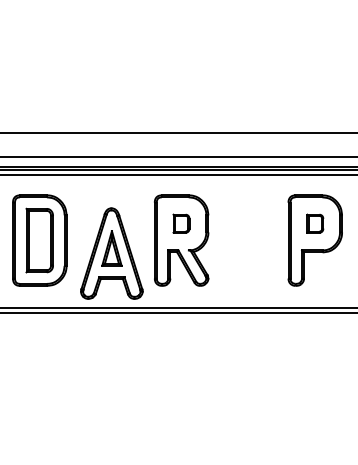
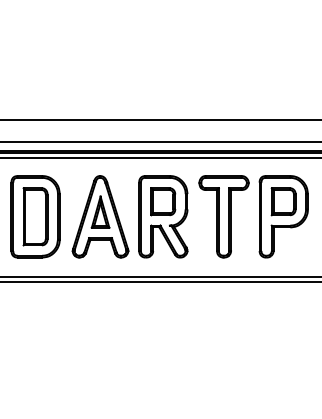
part: (181, 223) -> (163, 201), size x1.67
part: (315, 223) -> (283, 201), size x1.67
part: (248, 240) -> (223, 216), added
part: (111, 253) -> (100, 216), moved

